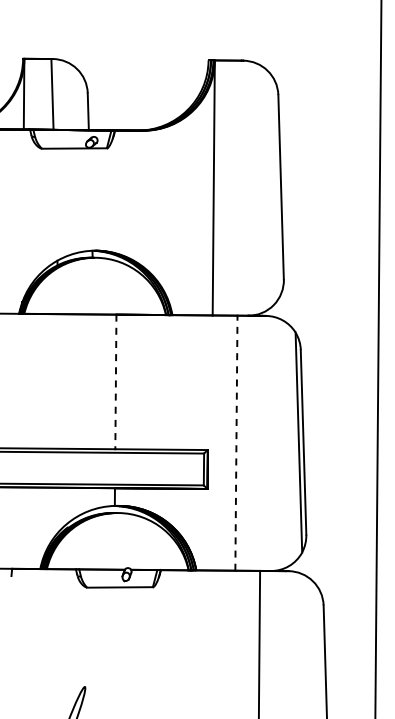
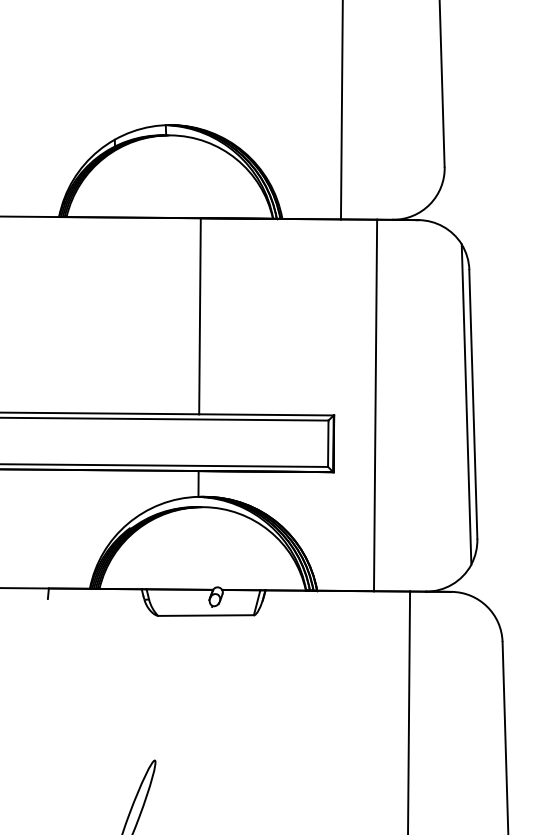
line: (115, 382) -> (199, 317), dashed -> solid
line: (236, 443) -> (375, 405), dashed -> solid

